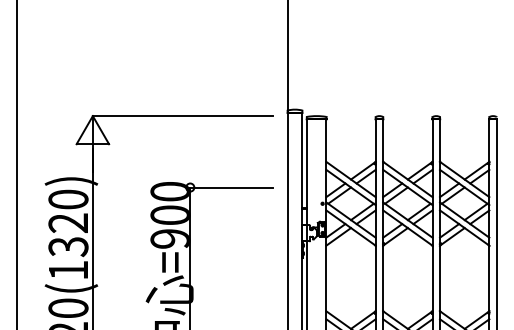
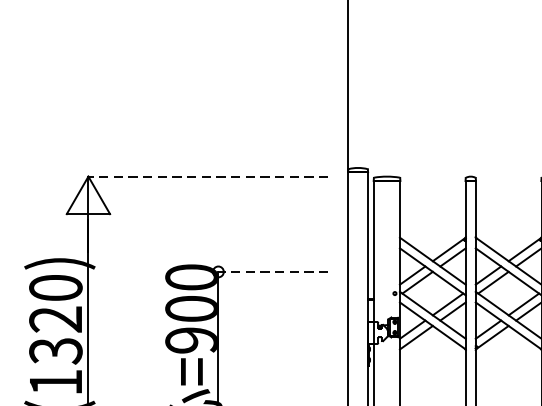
line: (182, 116) -> (208, 177), solid -> dashed
line: (230, 187) -> (272, 271), solid -> dashed

